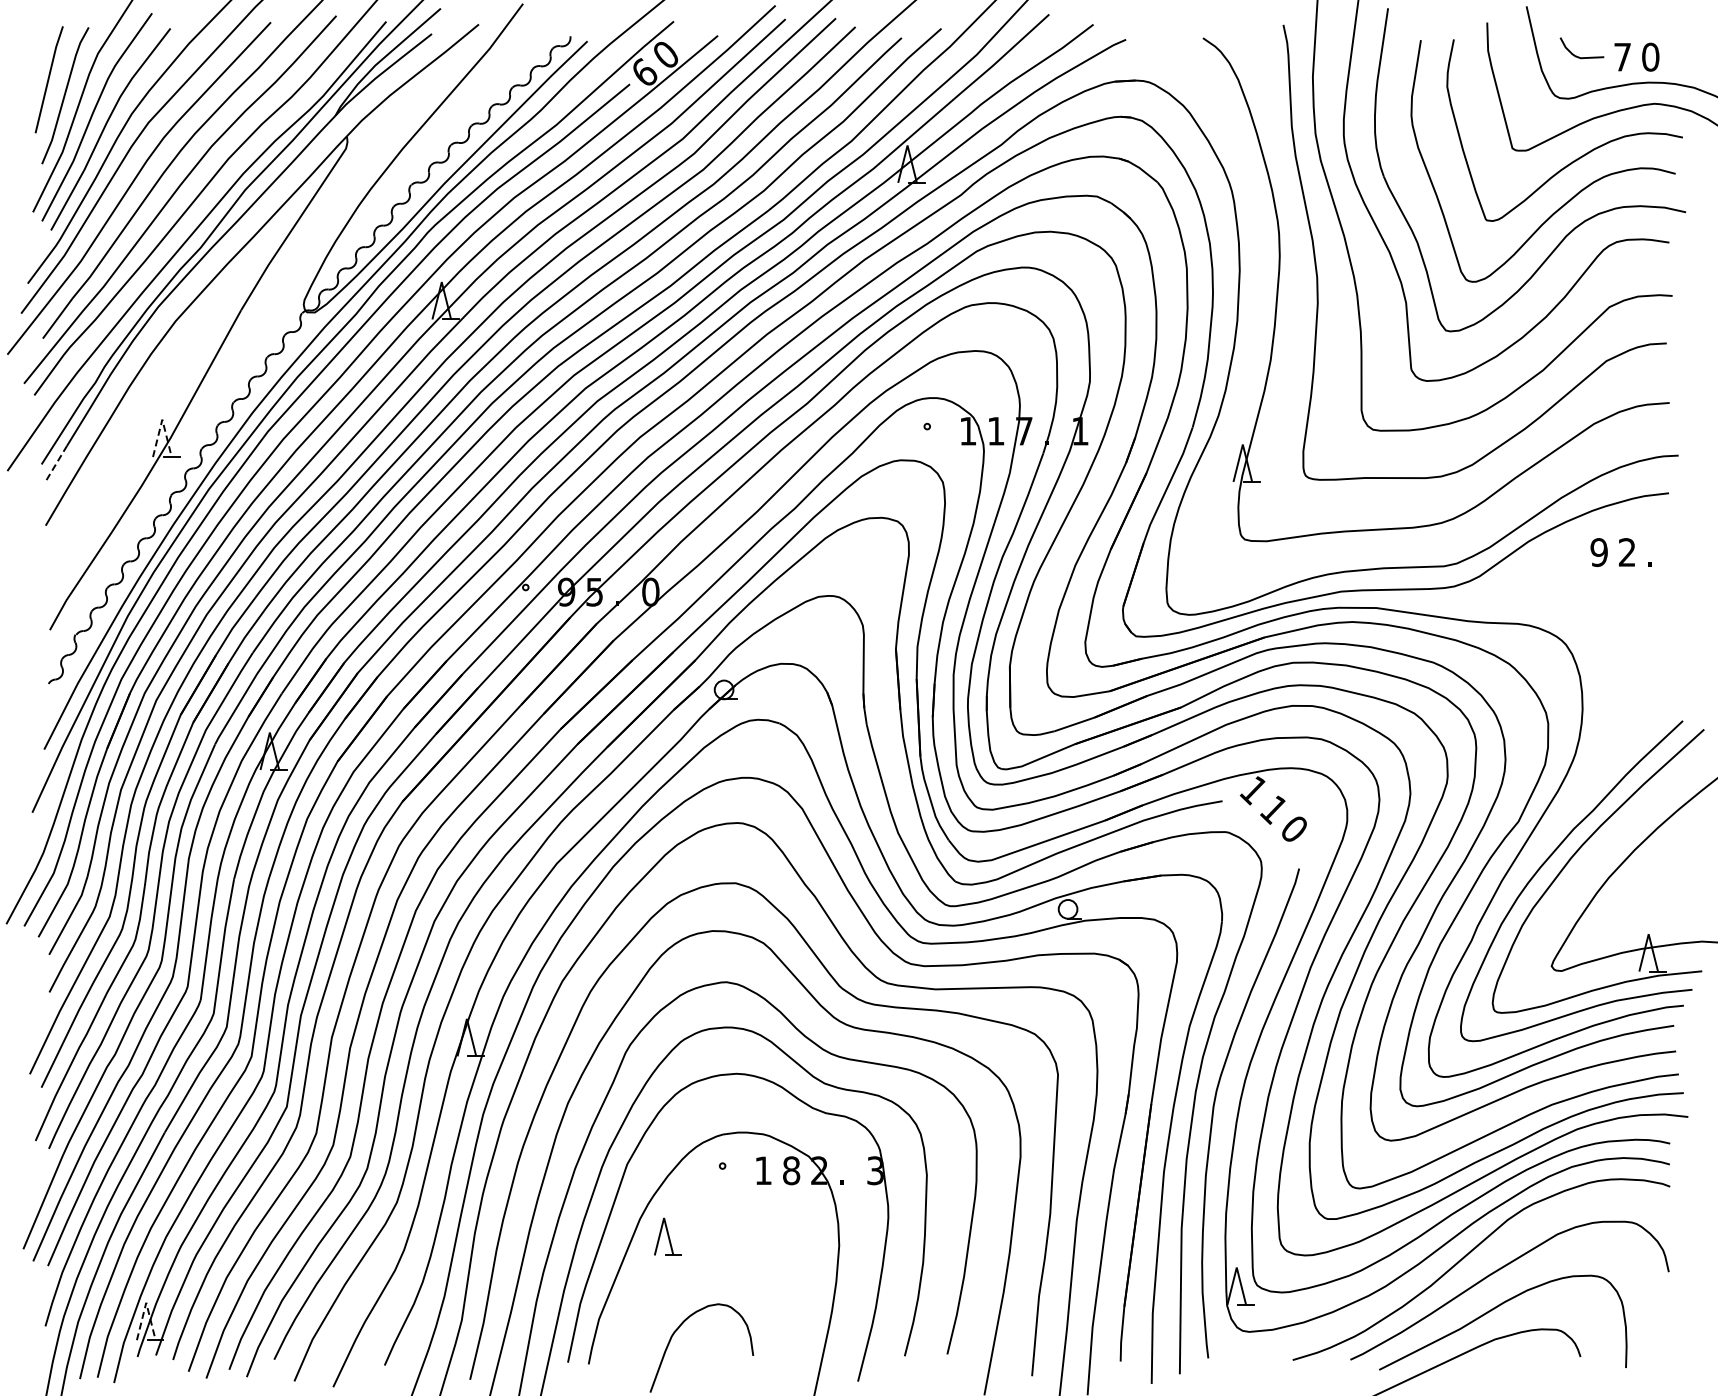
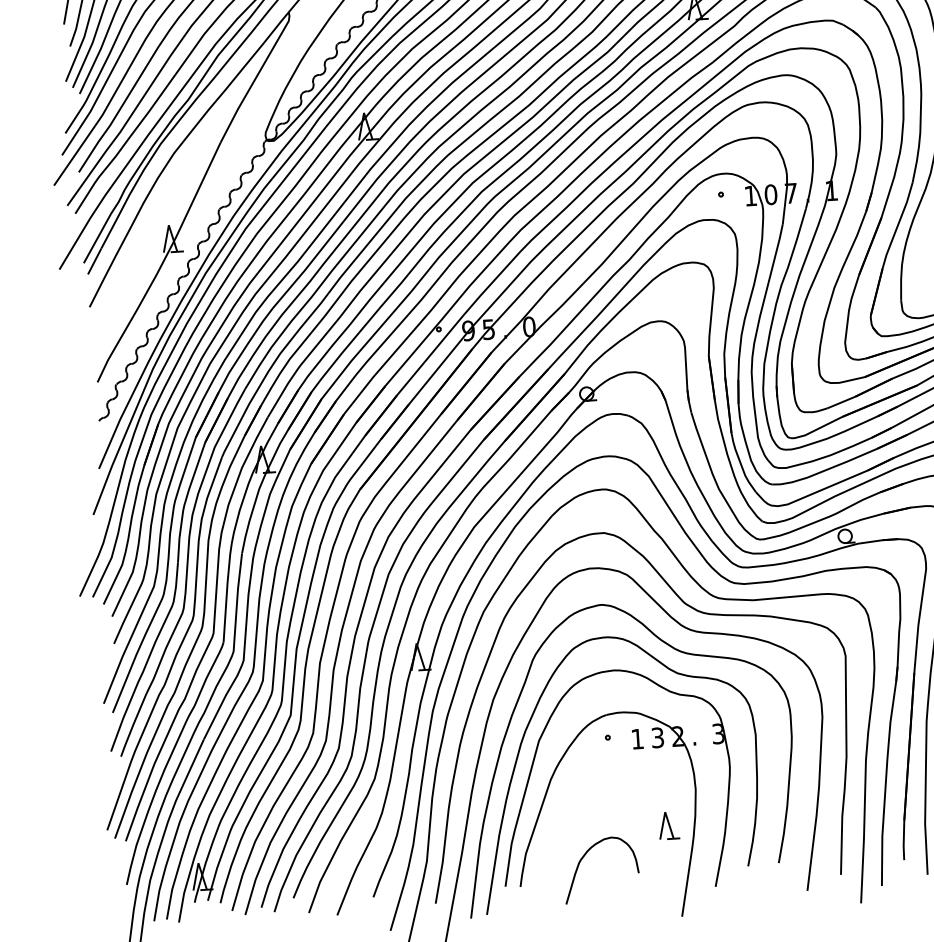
line: (162, 419) -> (168, 225), dashed -> solid
text: (995, 430) -> (770, 194), 1 -> 0
line: (56, 463) -> (94, 261), dashed -> solid
text: (791, 1170) -> (657, 737), 8 -> 3
part: (667, 1236) -> (668, 825), moved
line: (146, 1302) -> (198, 862), dashed -> solid

